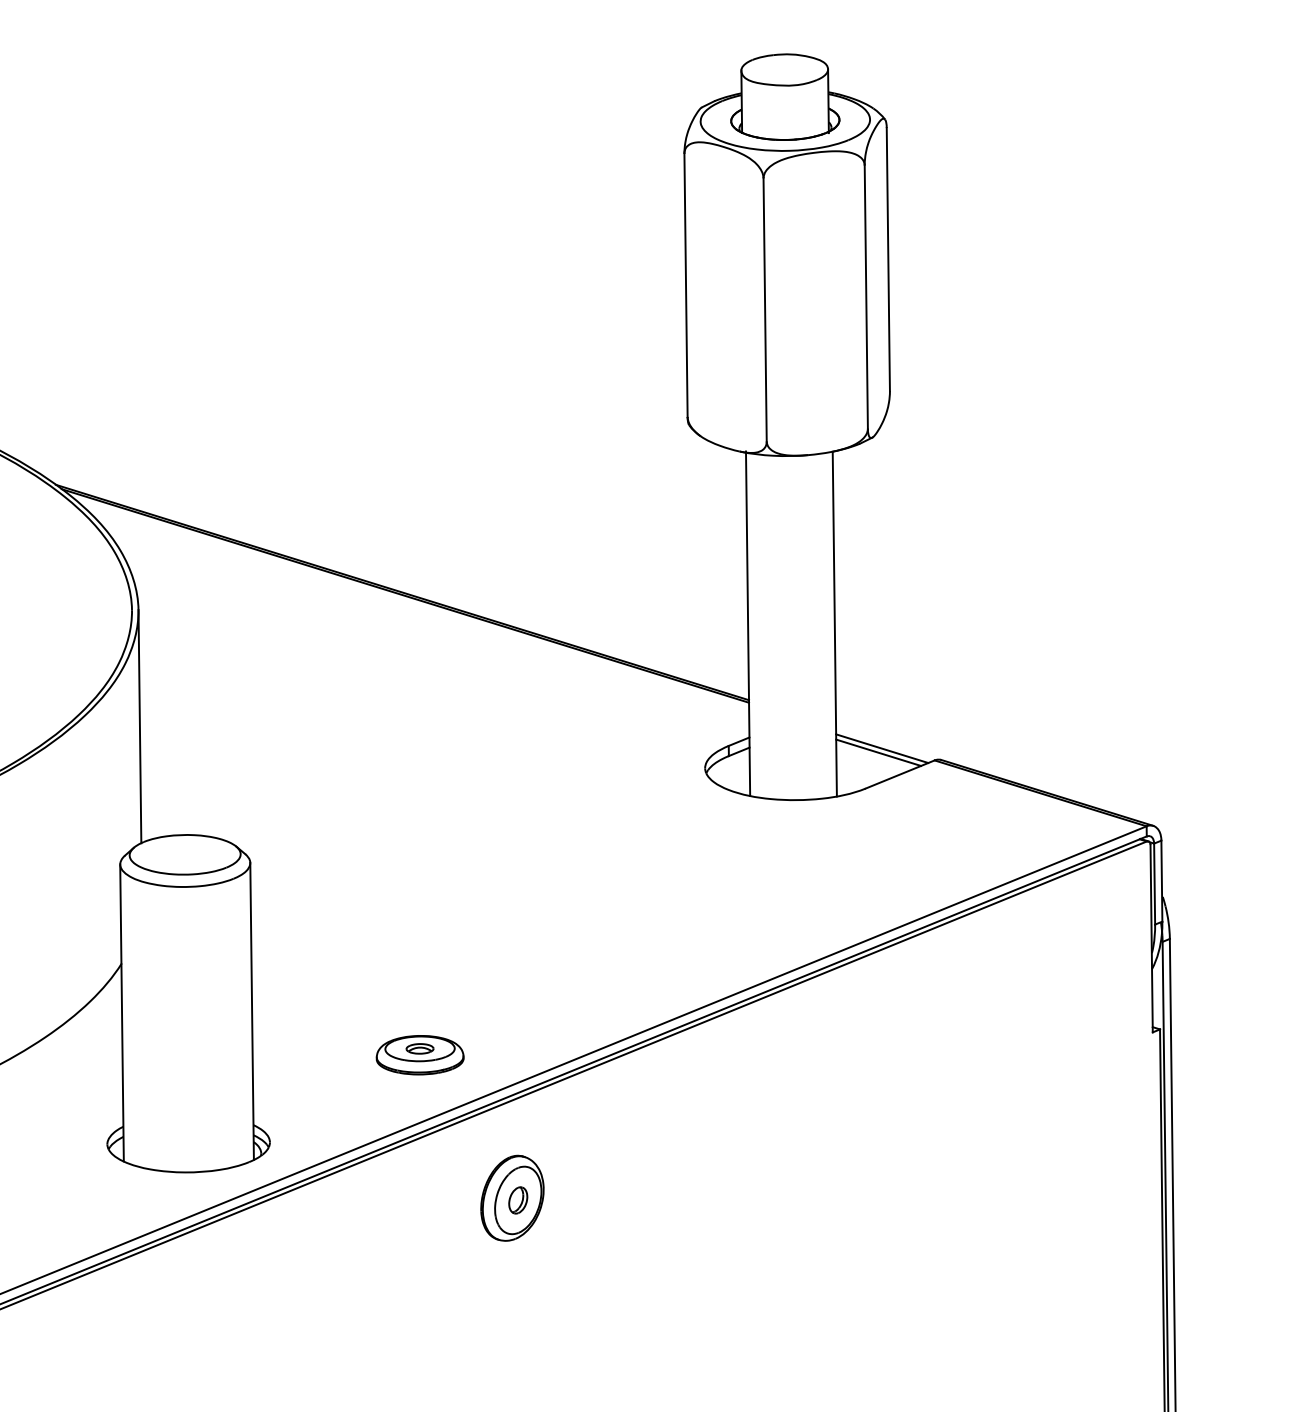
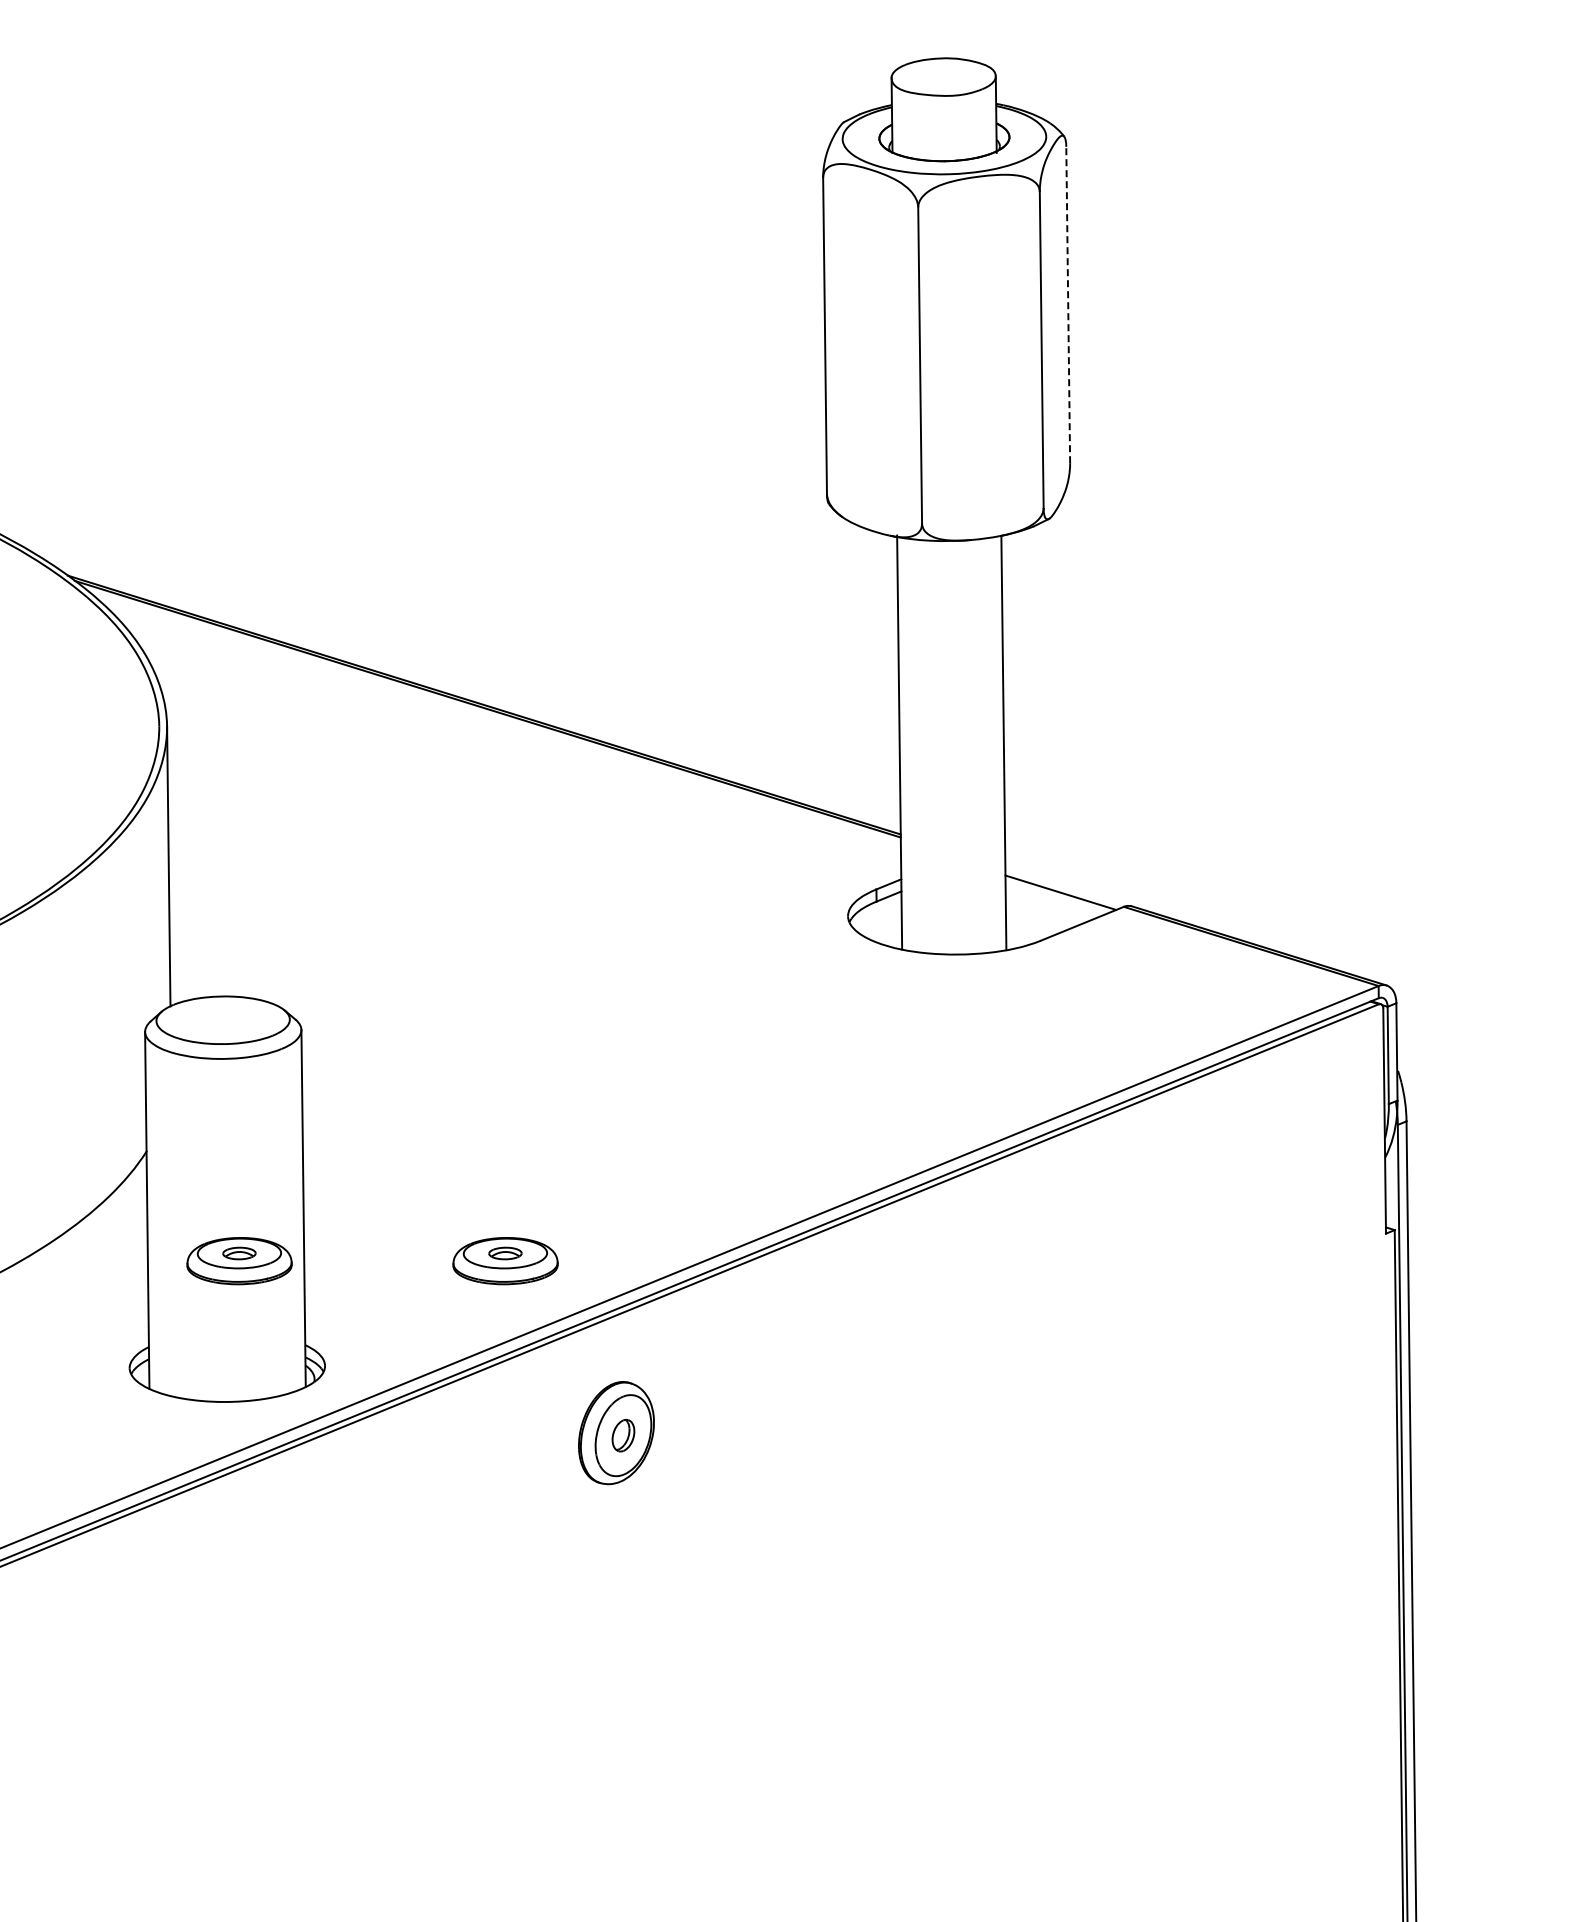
line: (888, 259) -> (1068, 304), solid -> dashed
line: (878, 752) -> (1056, 897), removed
part: (198, 1055) -> (239, 1261), added

